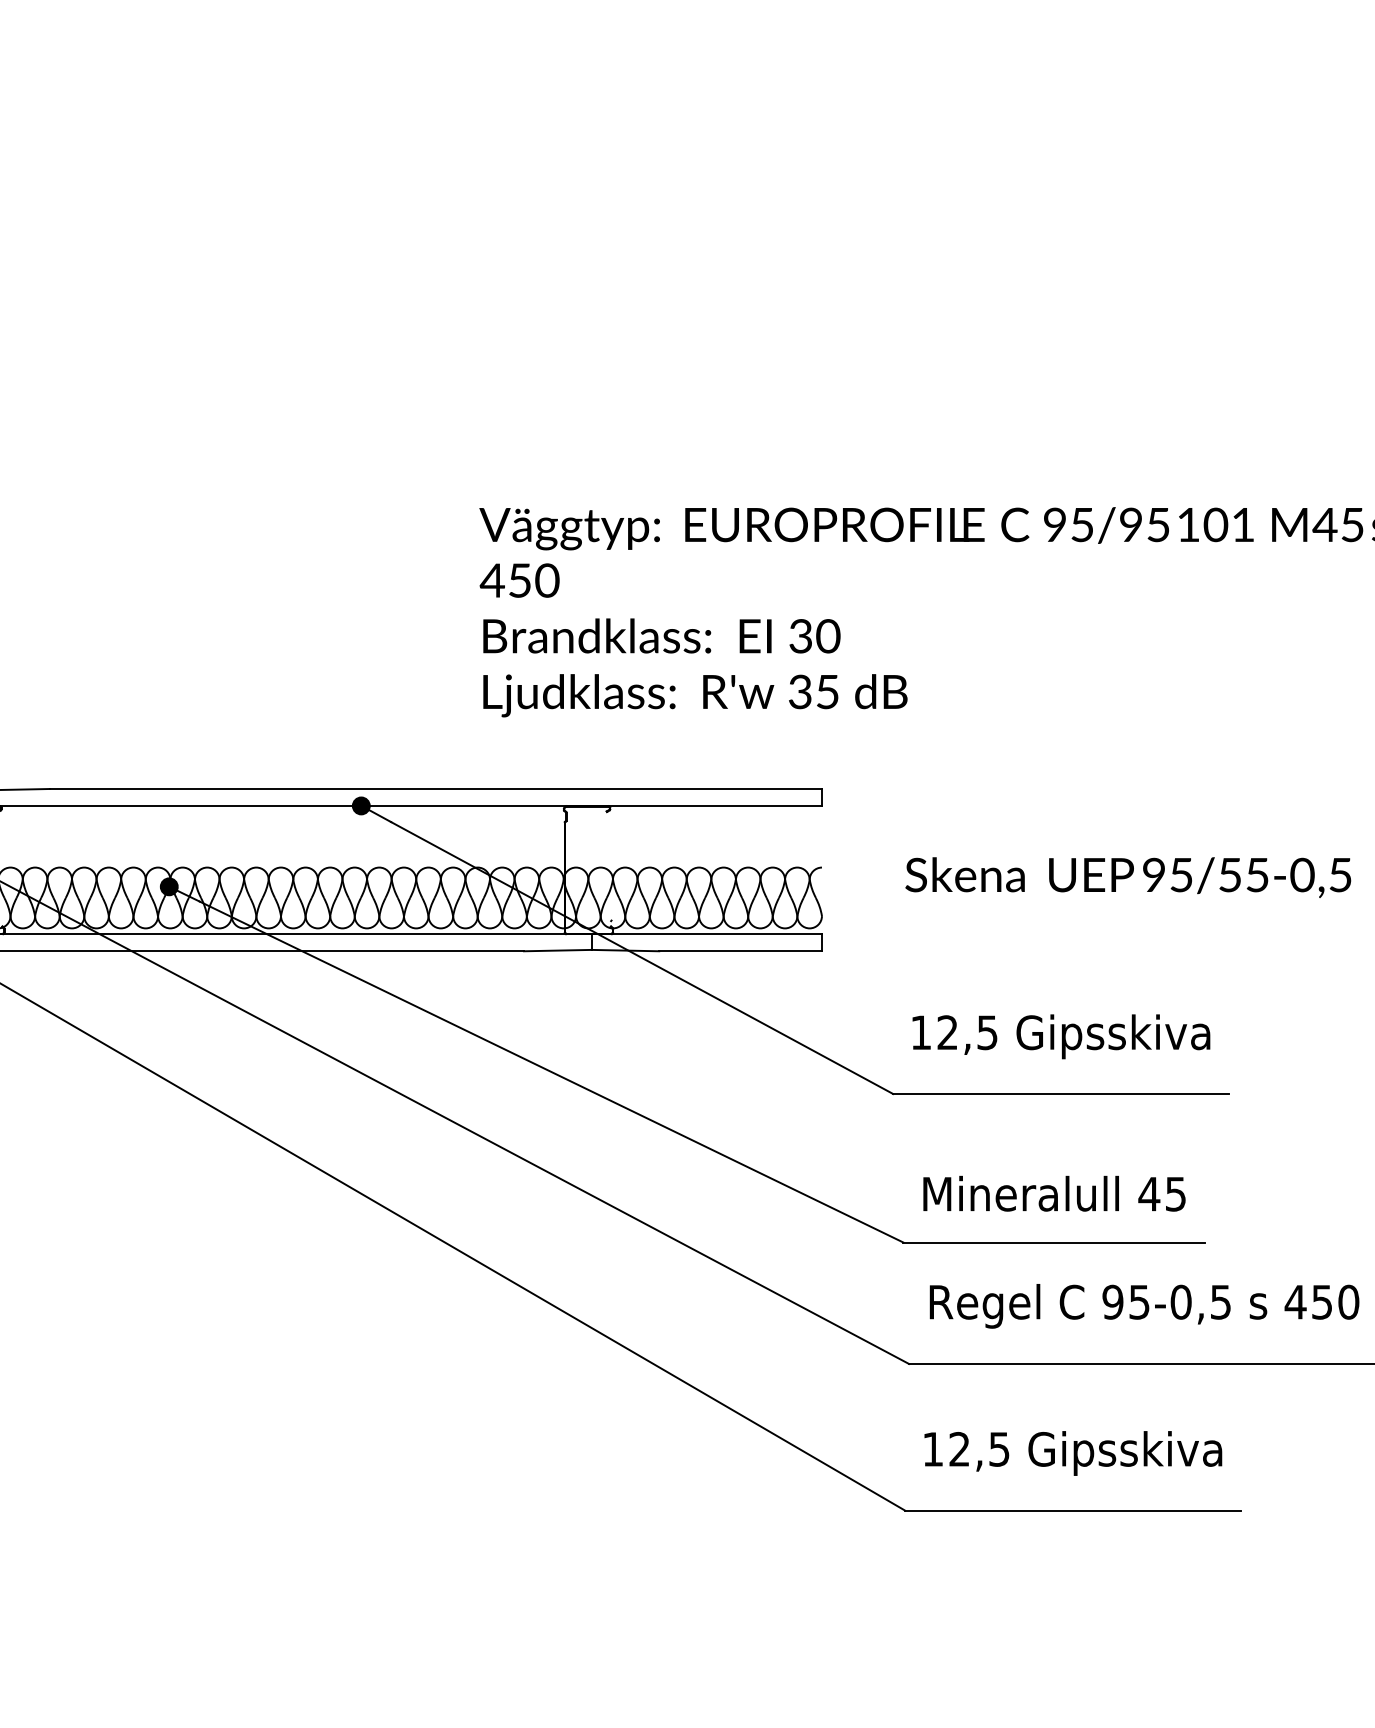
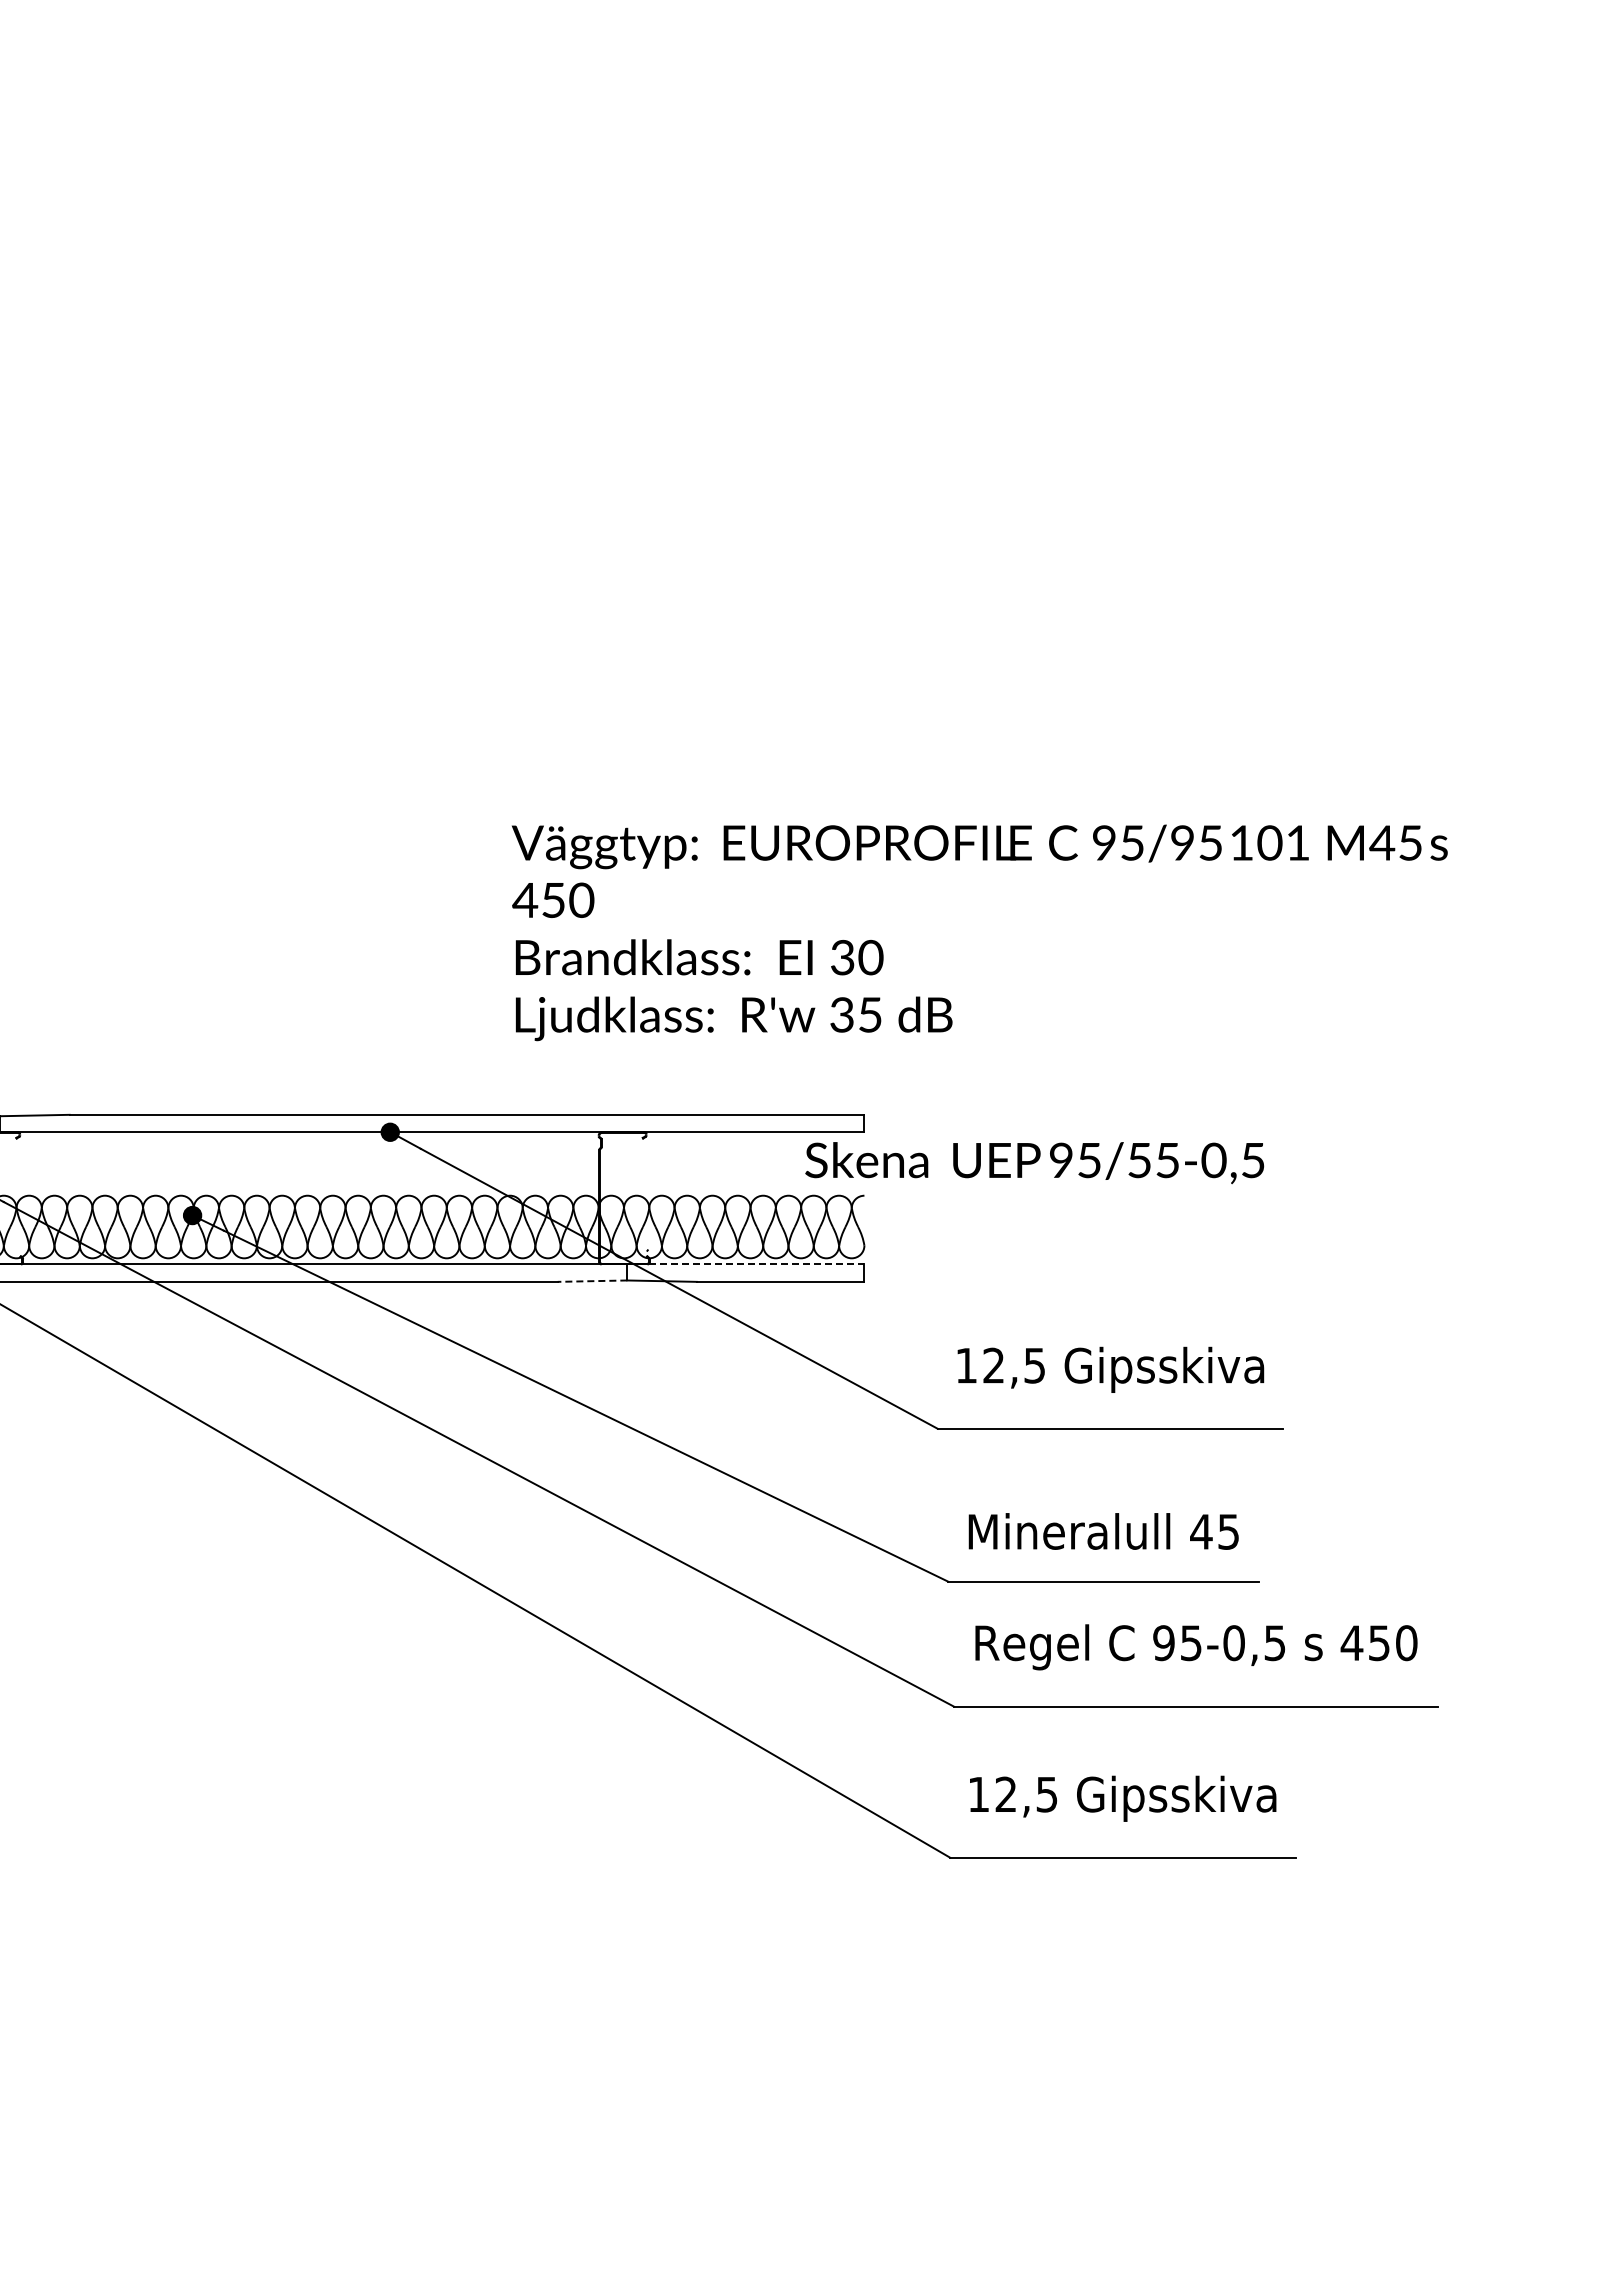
text: (1128, 878) -> (1034, 1163), moved
line: (707, 934) -> (746, 1264), solid -> dashed
line: (557, 950) -> (592, 1281), solid -> dashed

